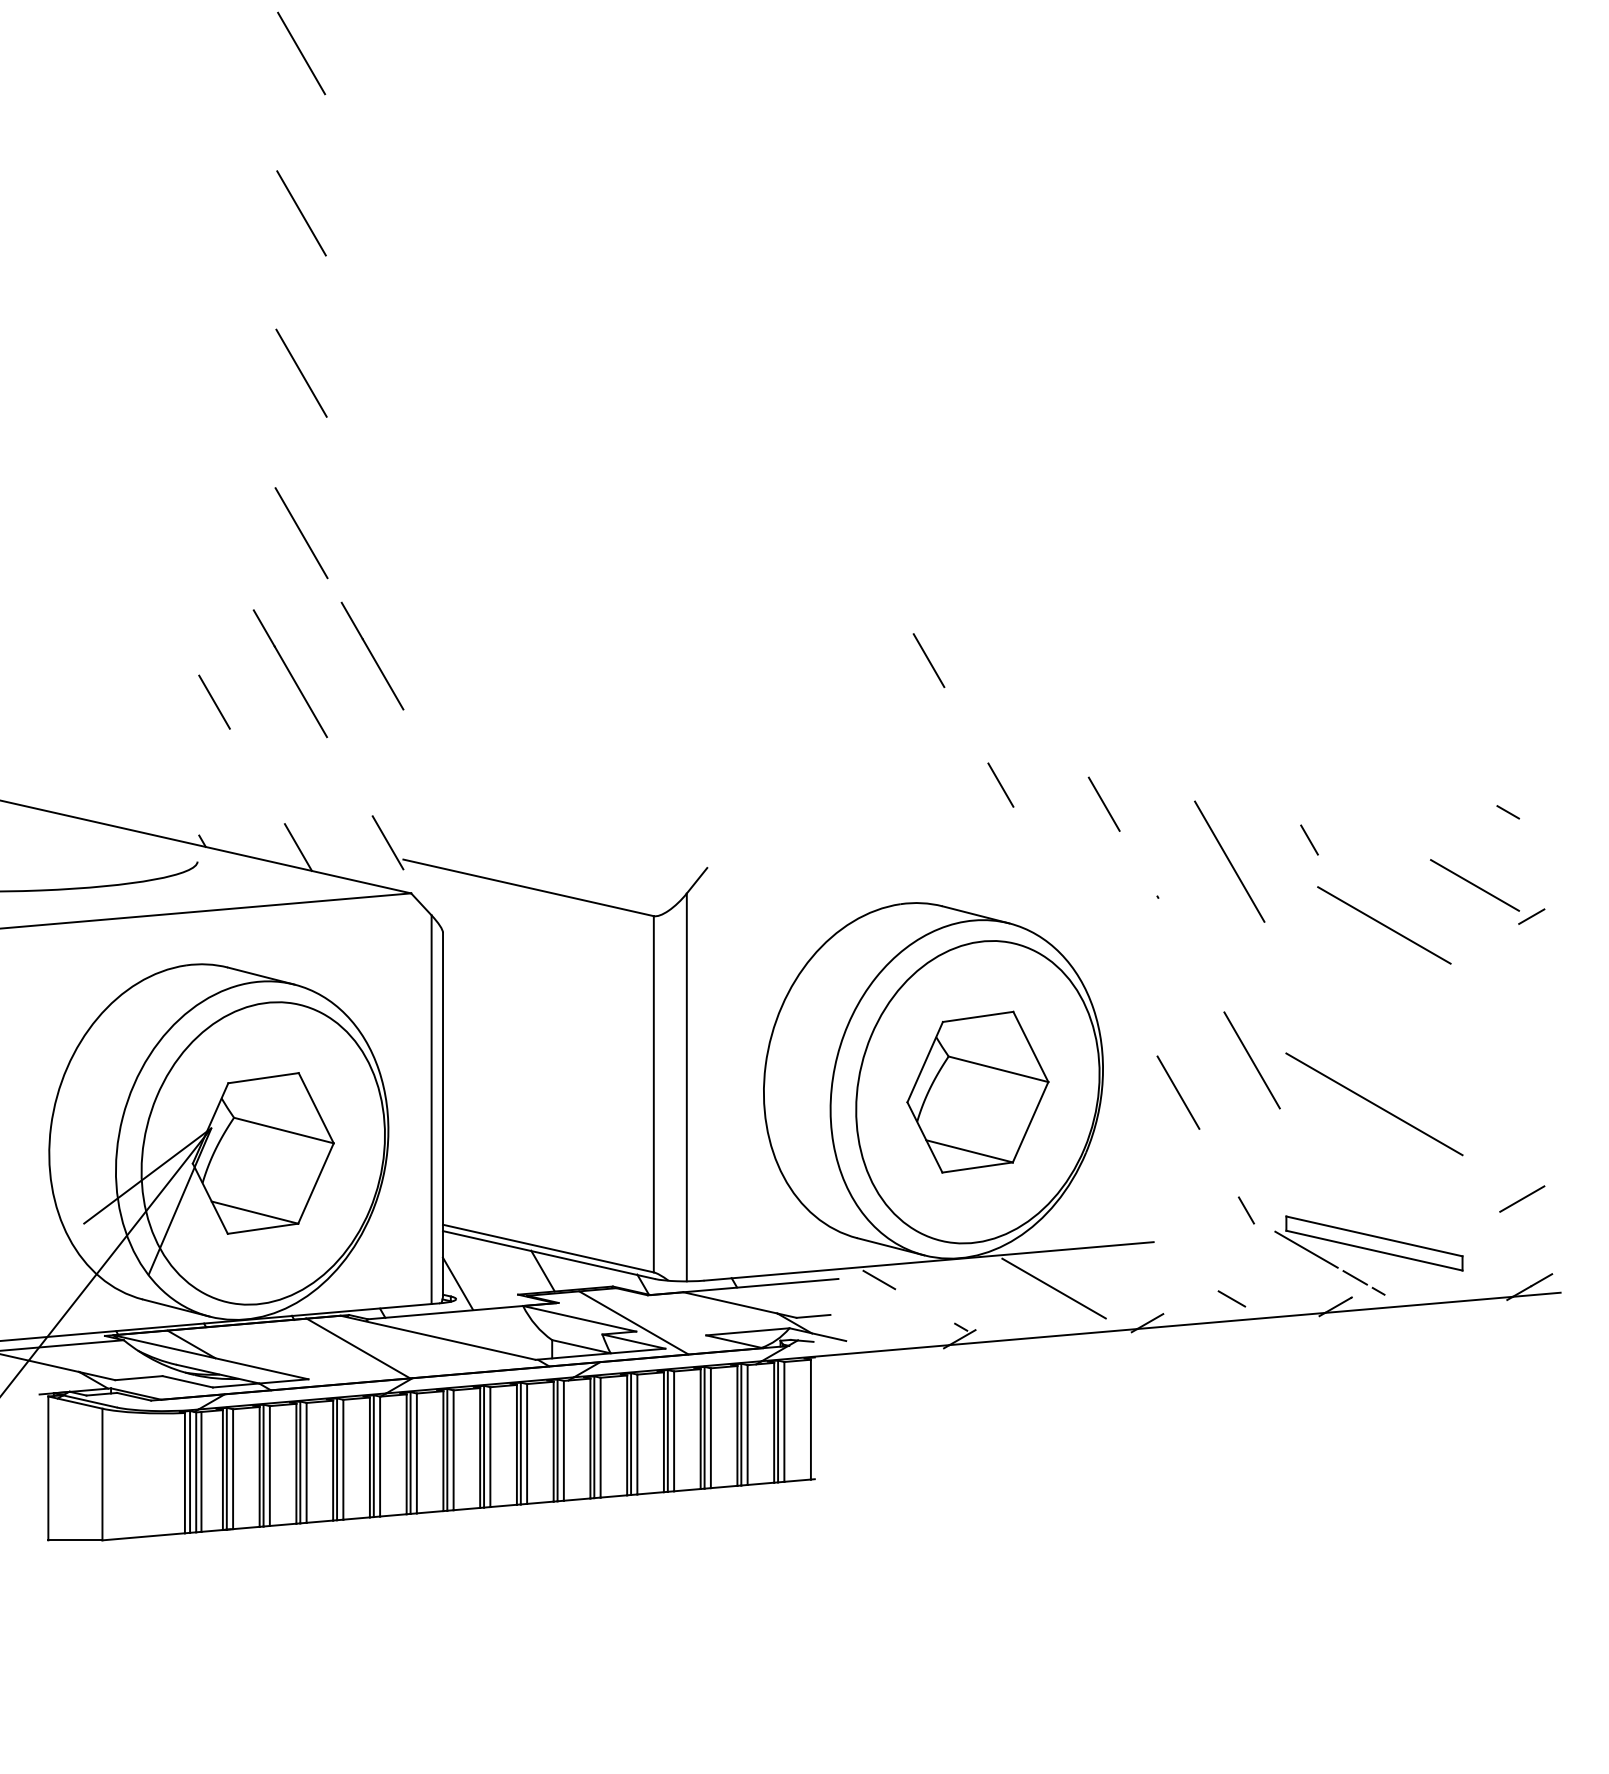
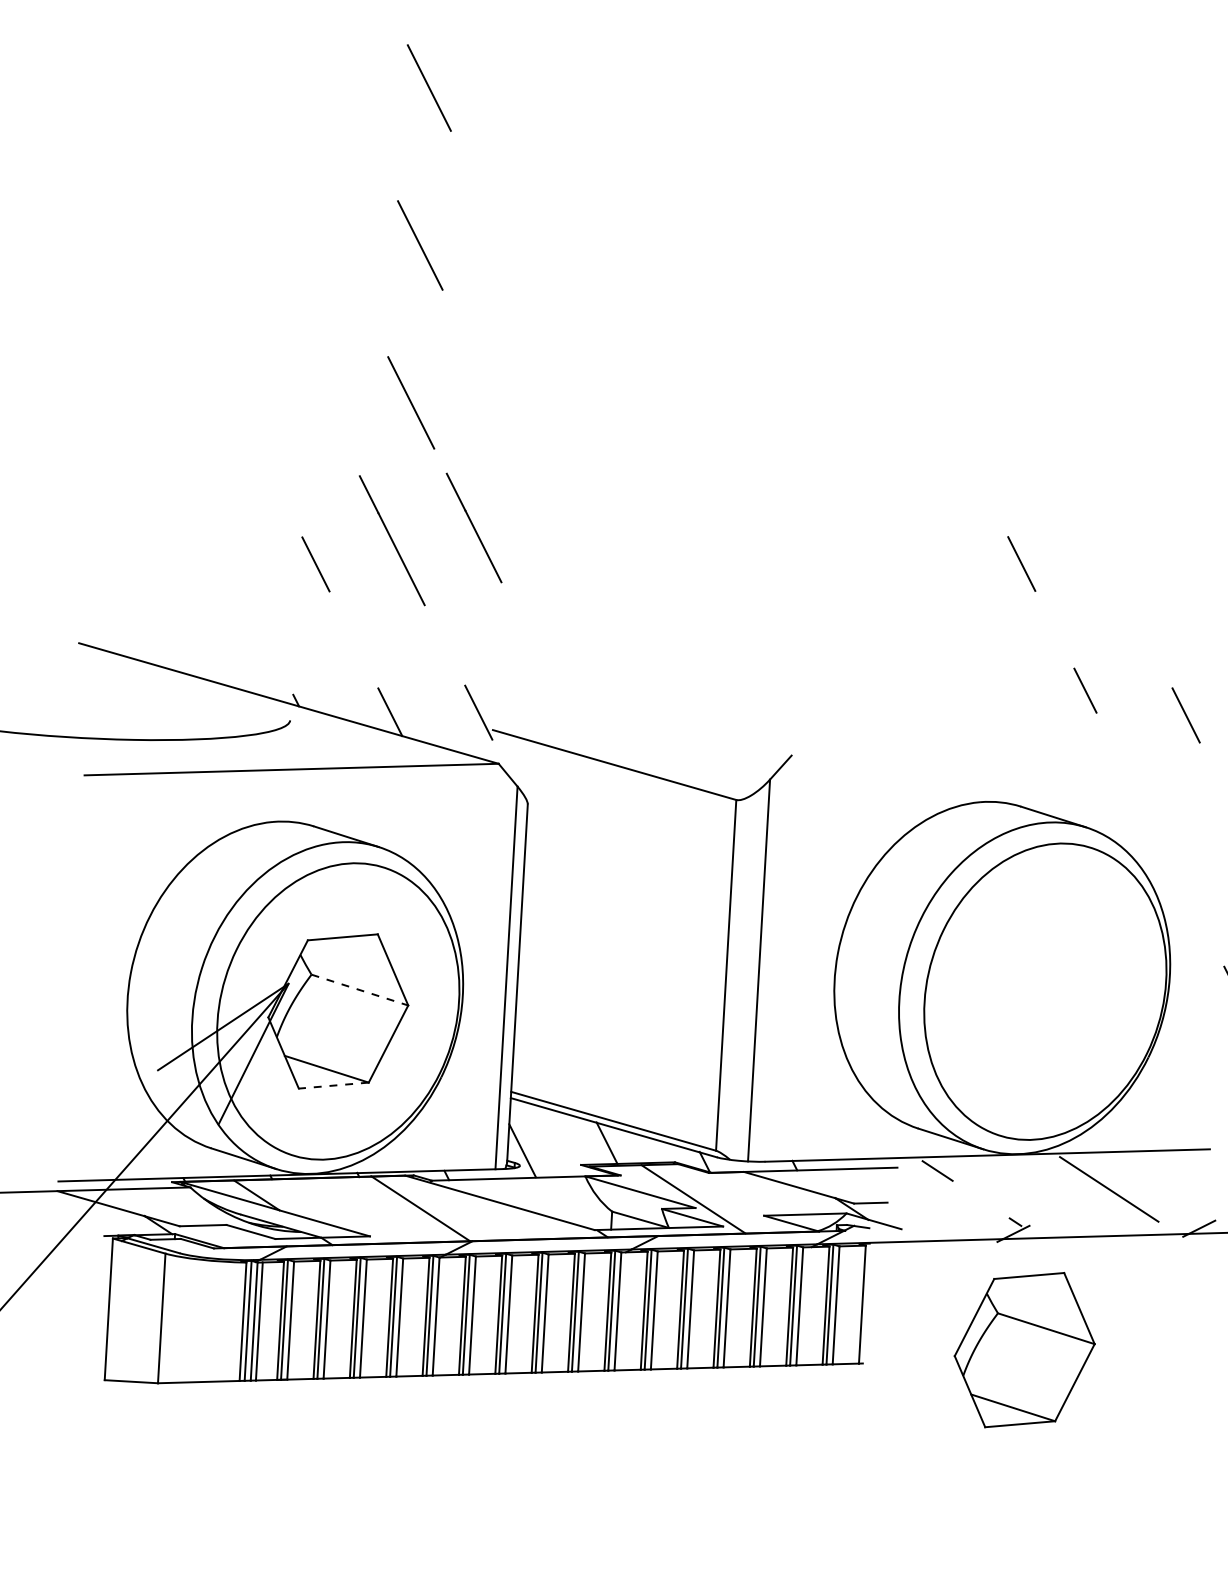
part: (977, 1091) -> (1024, 1349), moved
line: (284, 1130) -> (360, 990), solid -> dashed
line: (263, 1228) -> (334, 1085), solid -> dashed

